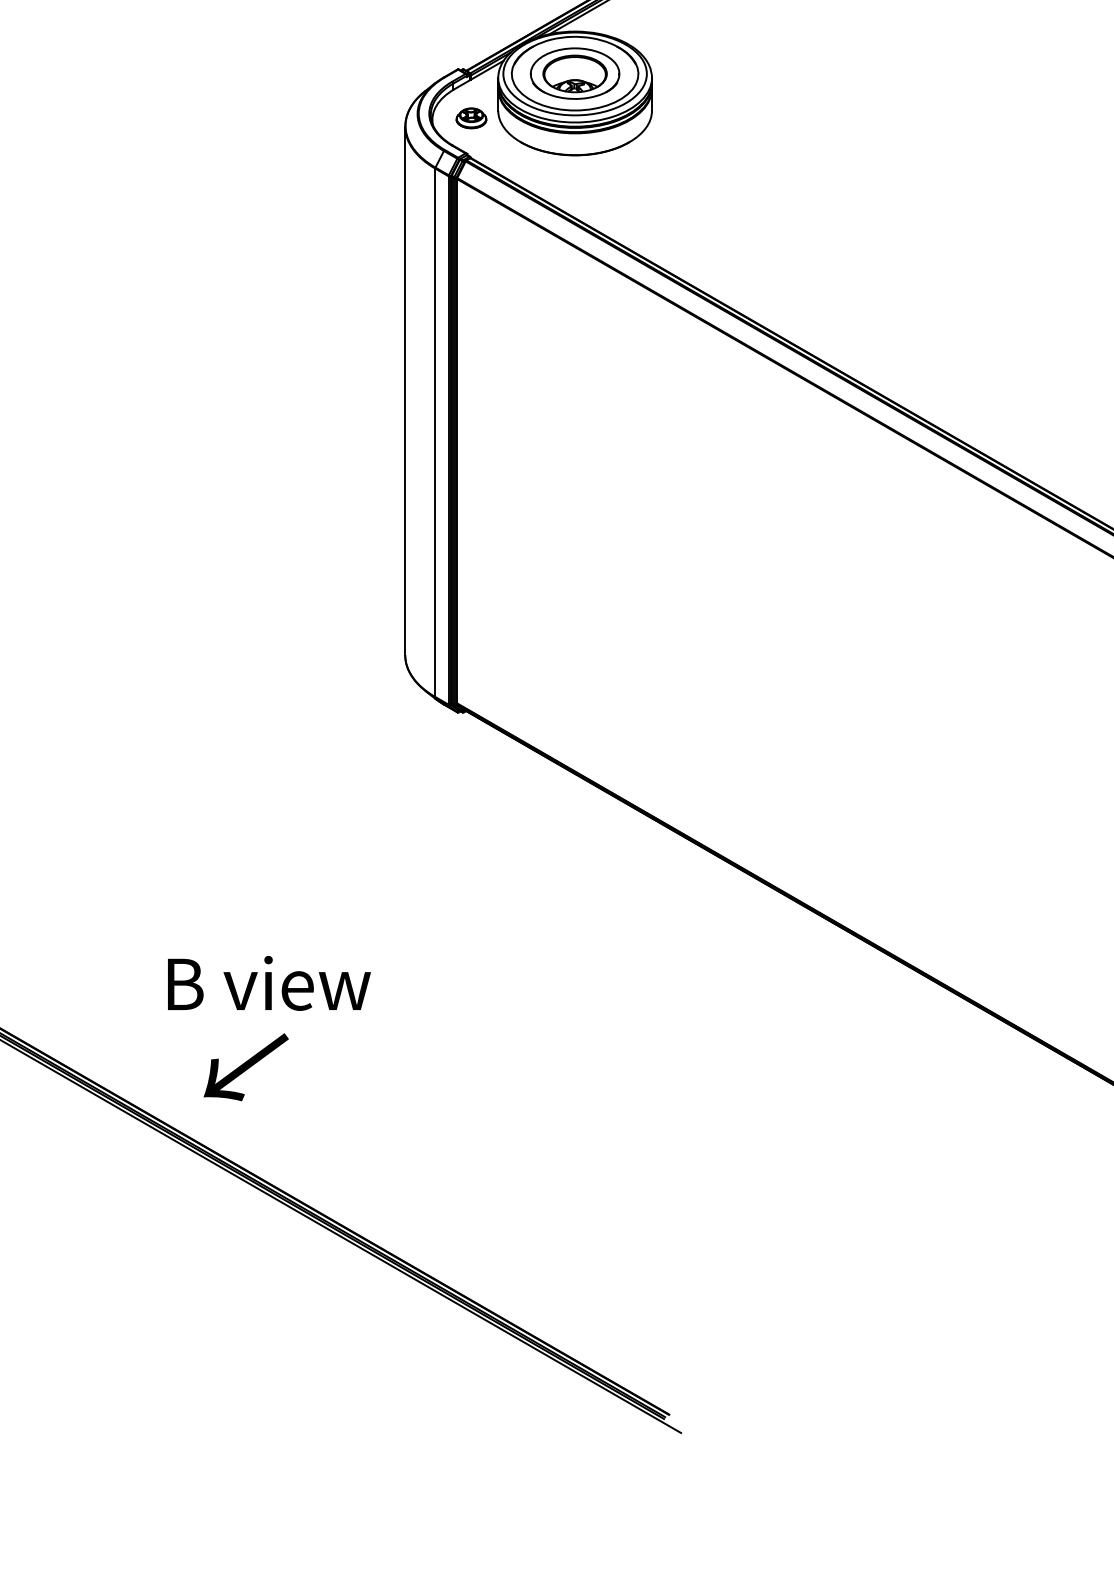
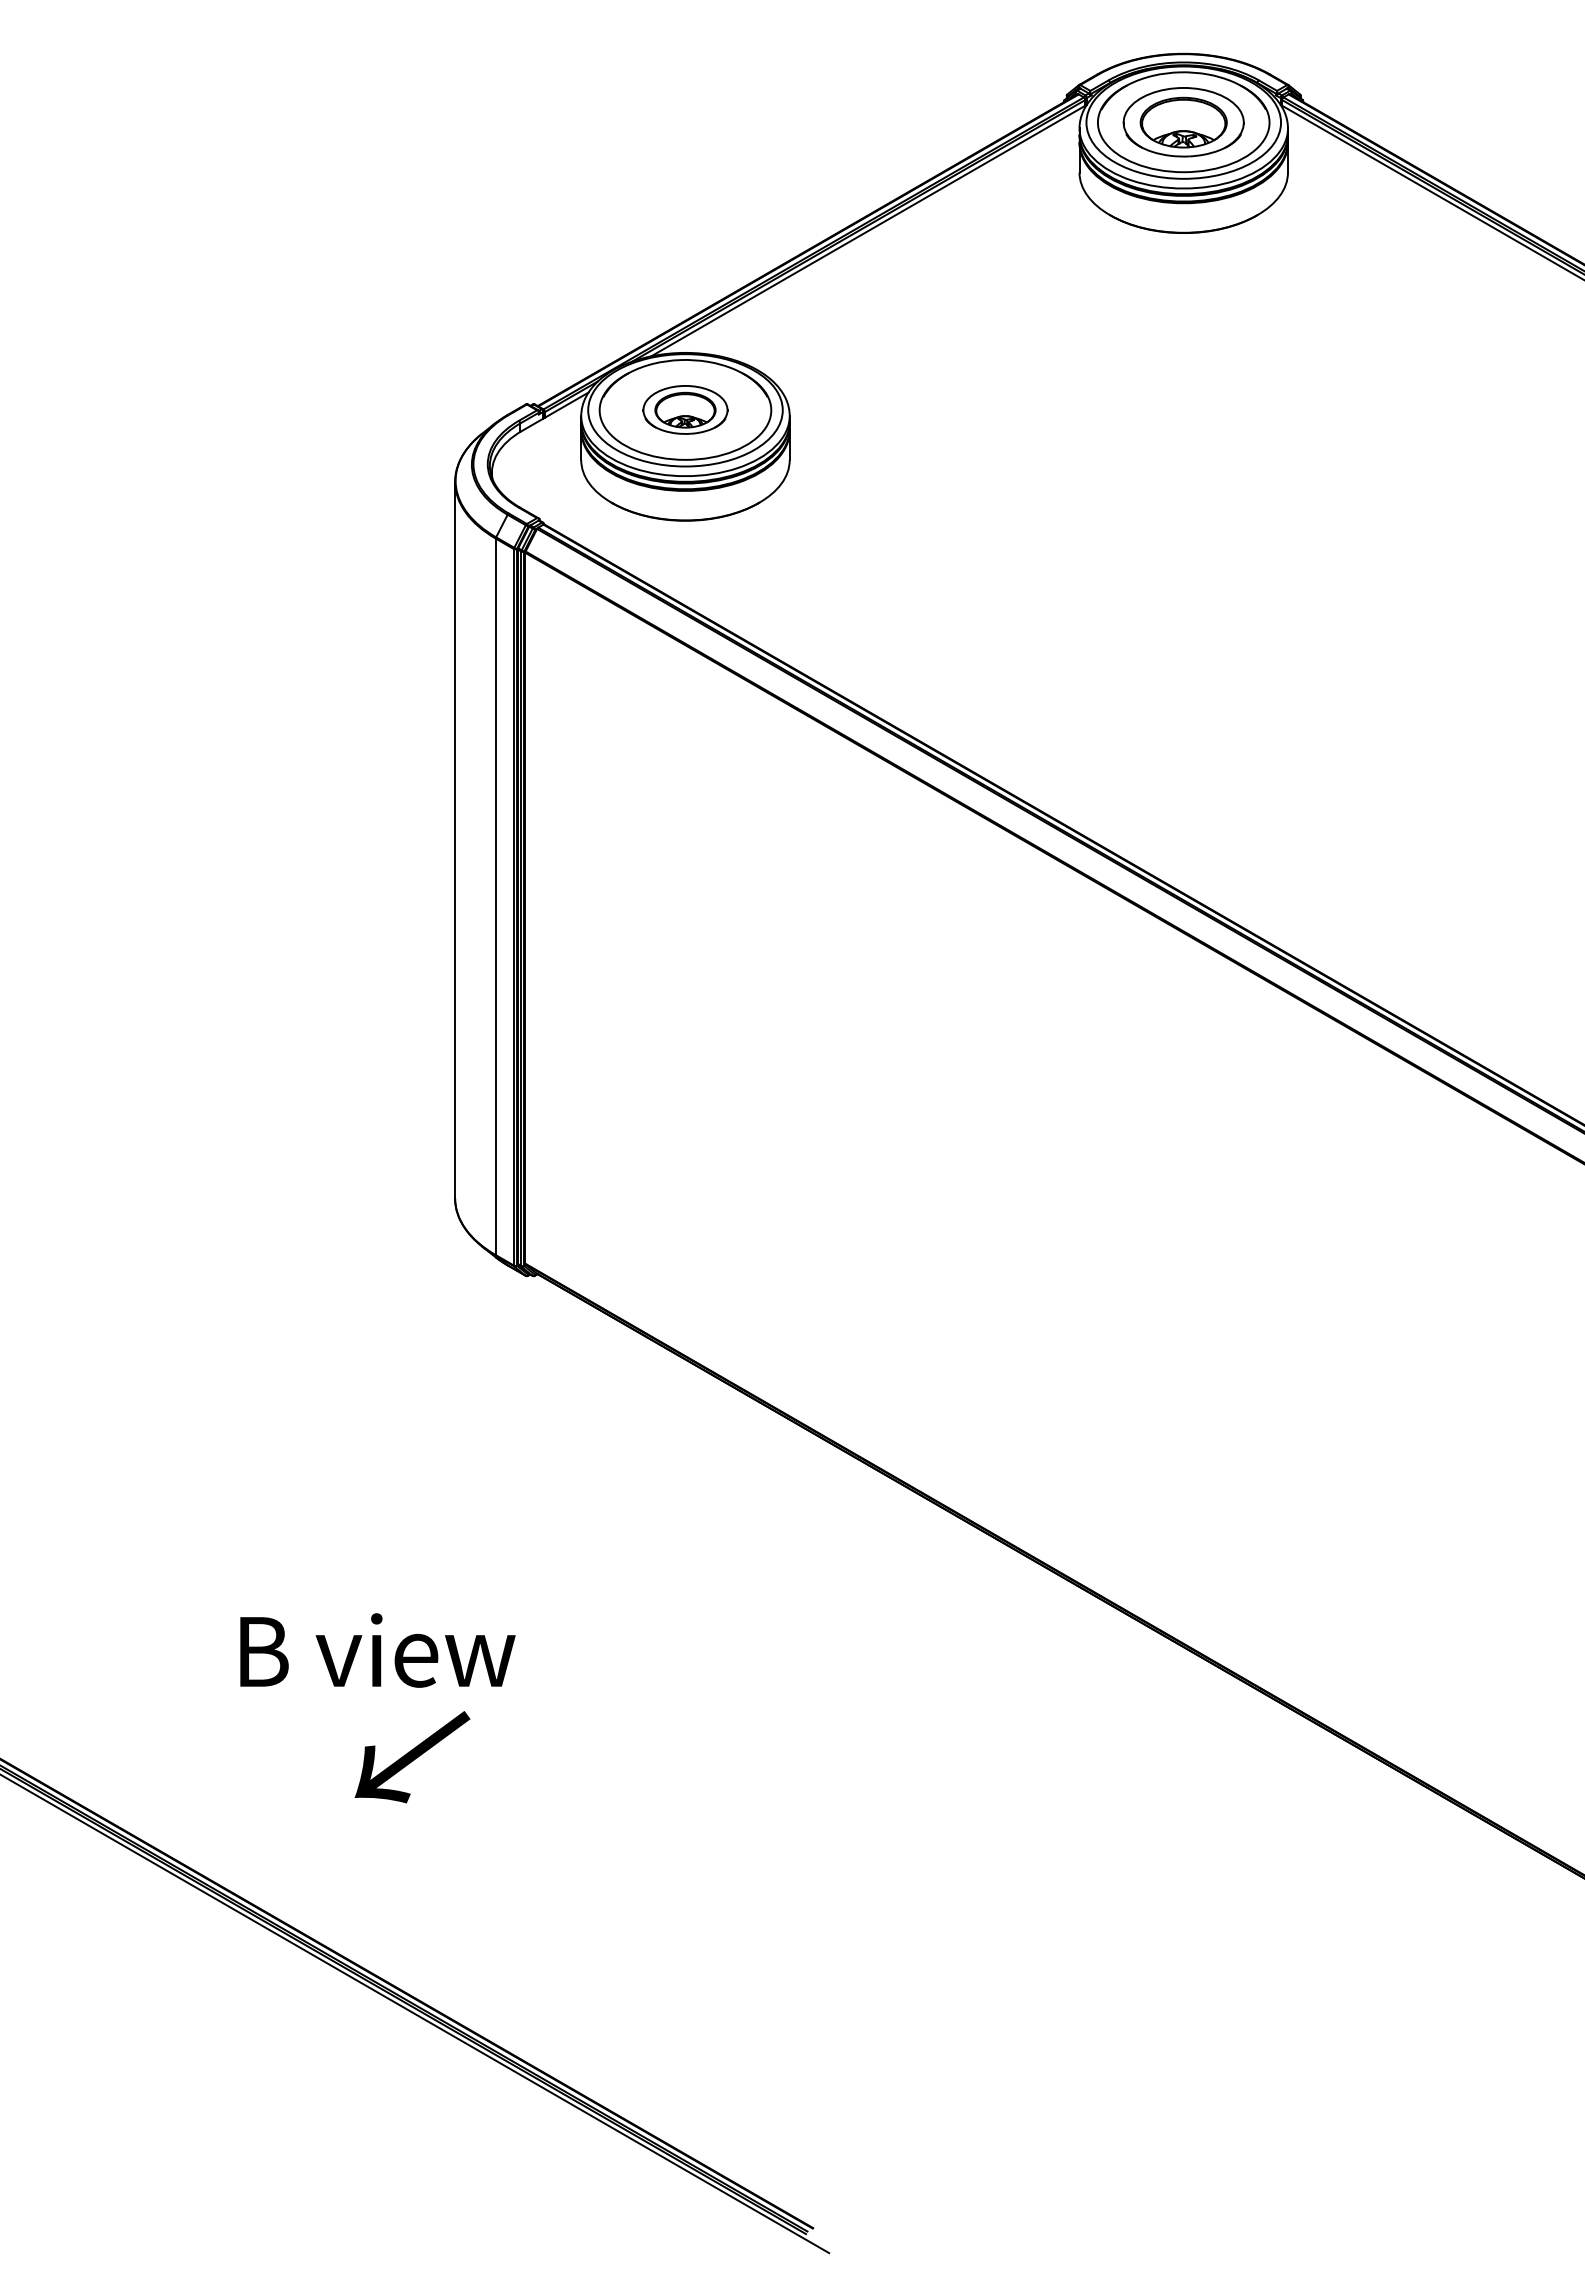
part: (575, 73) -> (685, 409), size x0.7
part: (471, 118) -> (544, 470), removed
text: (269, 983) -> (377, 1650), moved
text: (246, 1067) -> (412, 1757), moved

